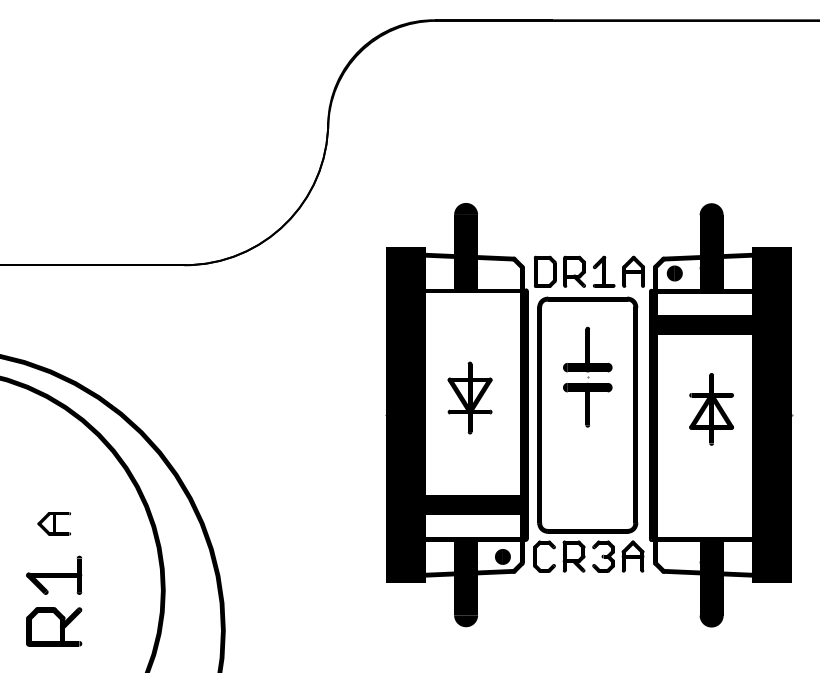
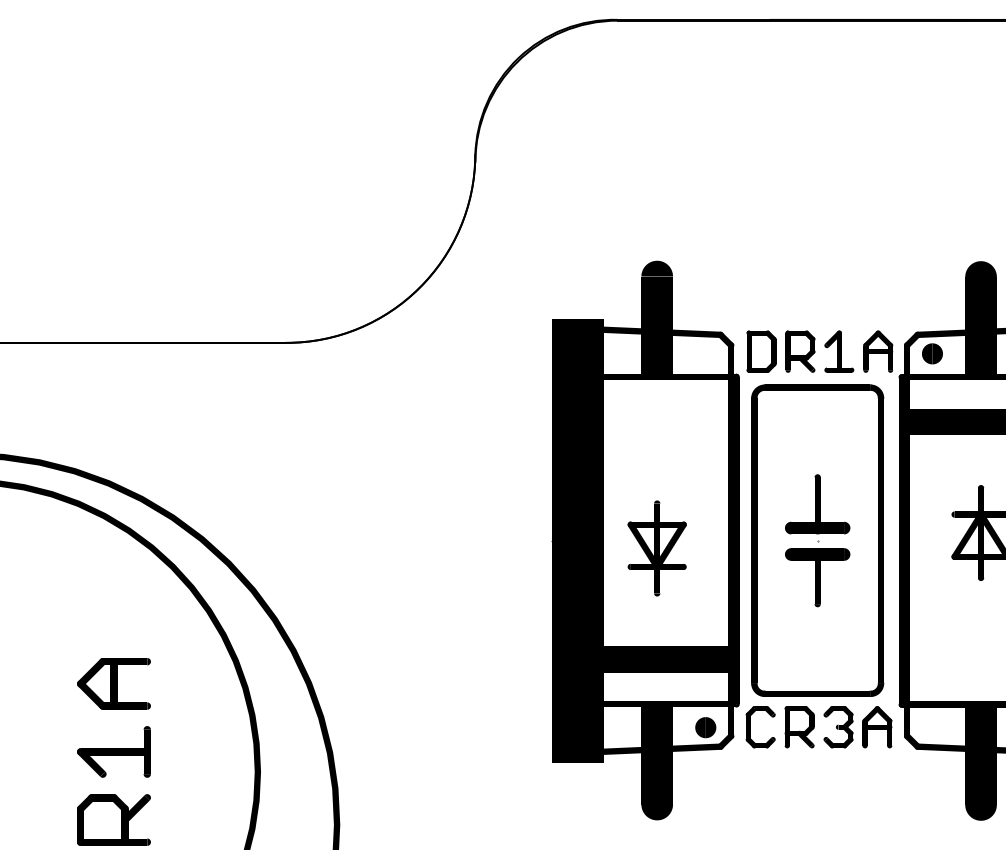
part: (587, 376) -> (817, 539), moved
part: (469, 397) -> (656, 547), moved
part: (54, 523) -> (114, 683), size x1.67

